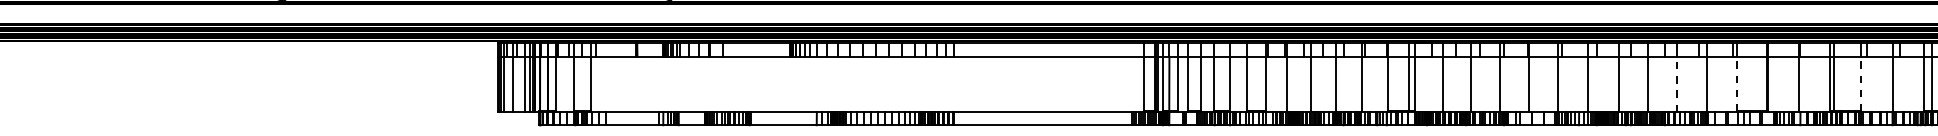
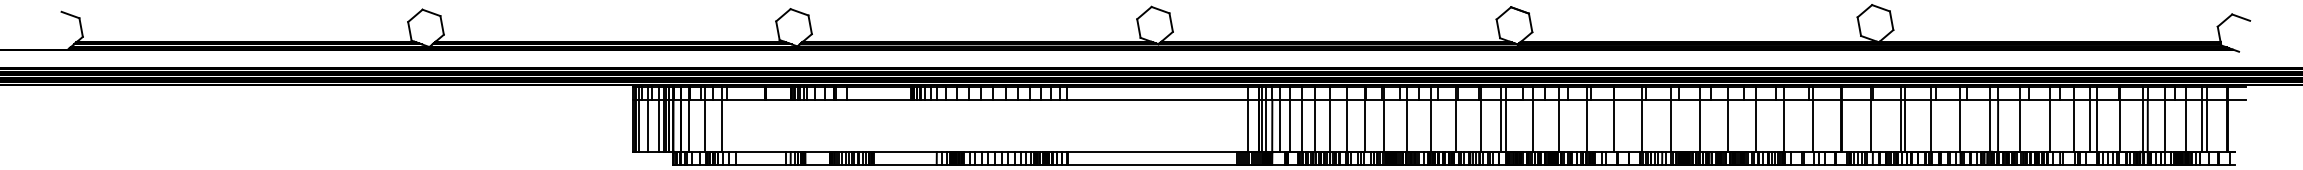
line: (1677, 83) -> (1755, 125), dashed -> solid
line: (1737, 83) -> (1812, 125), dashed -> solid
line: (1861, 83) -> (1930, 125), dashed -> solid

